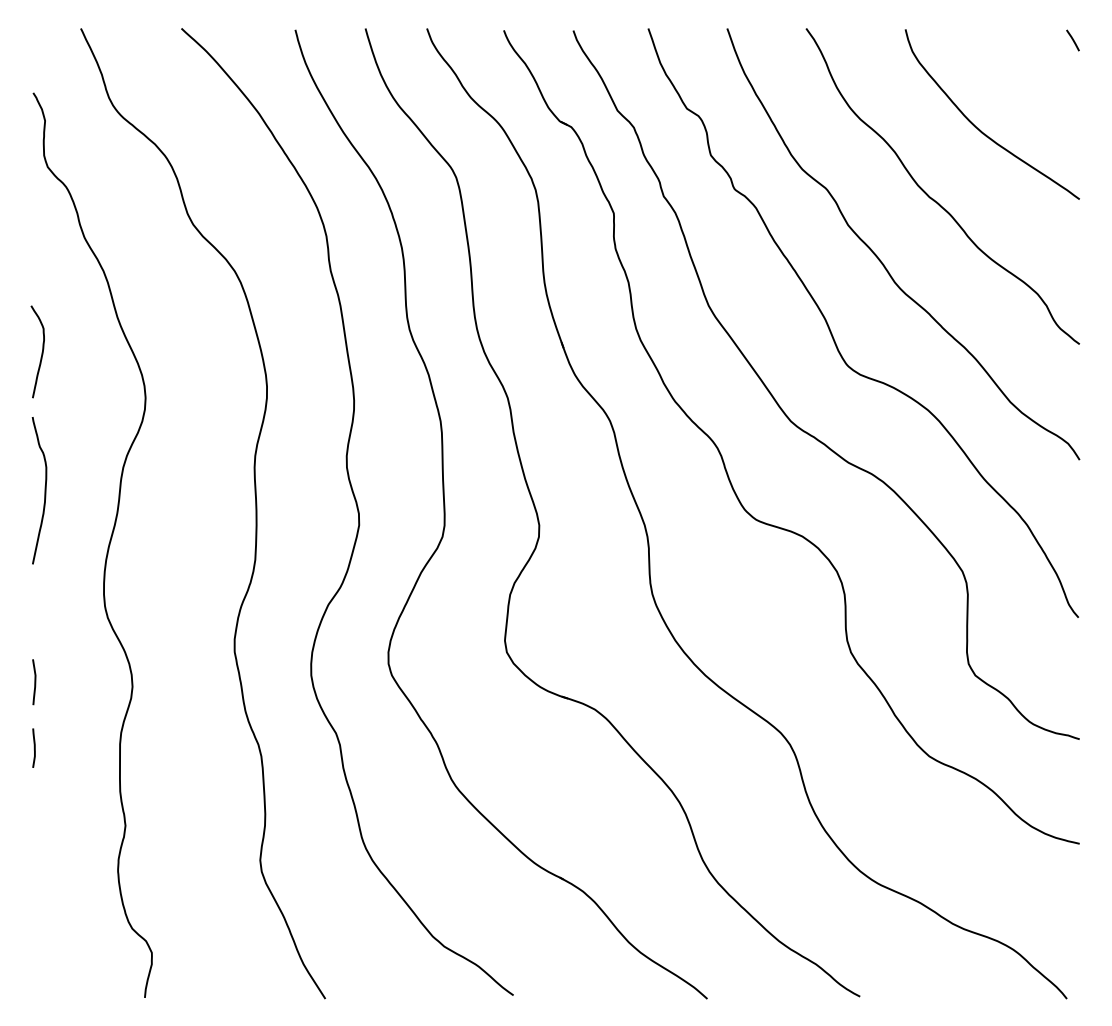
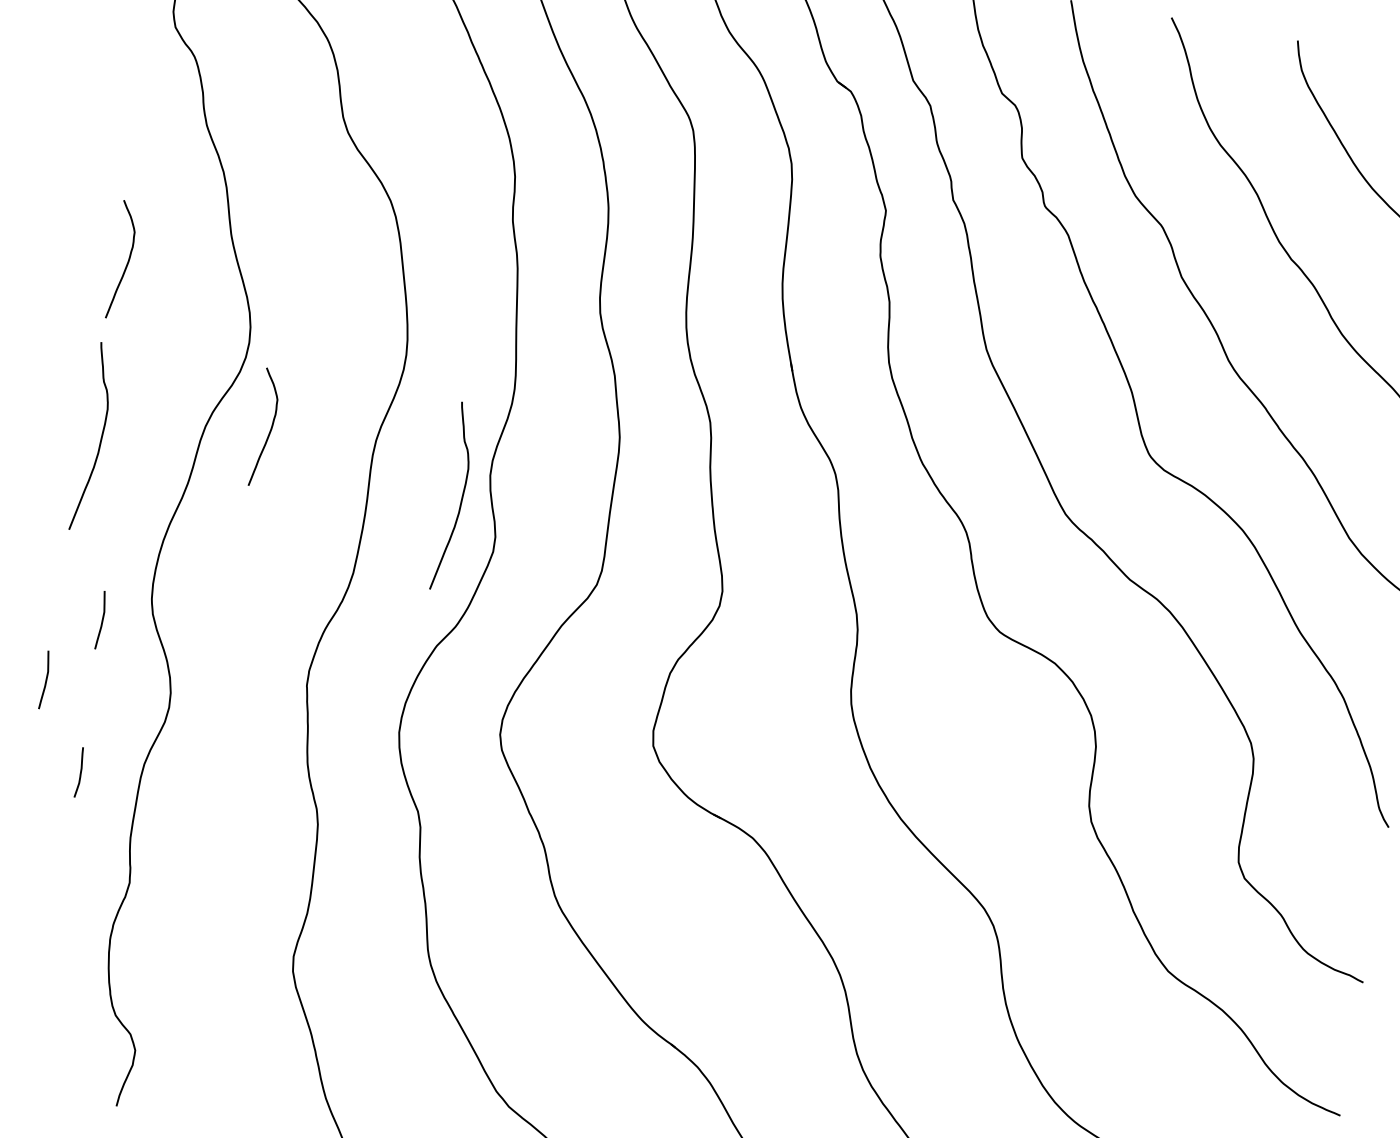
curve: (172, 461) -> (269, 429), added
curve: (327, 488) -> (460, 497), added
curve: (69, 629) -> (101, 620), added
line: (33, 747) -> (79, 771), moved

